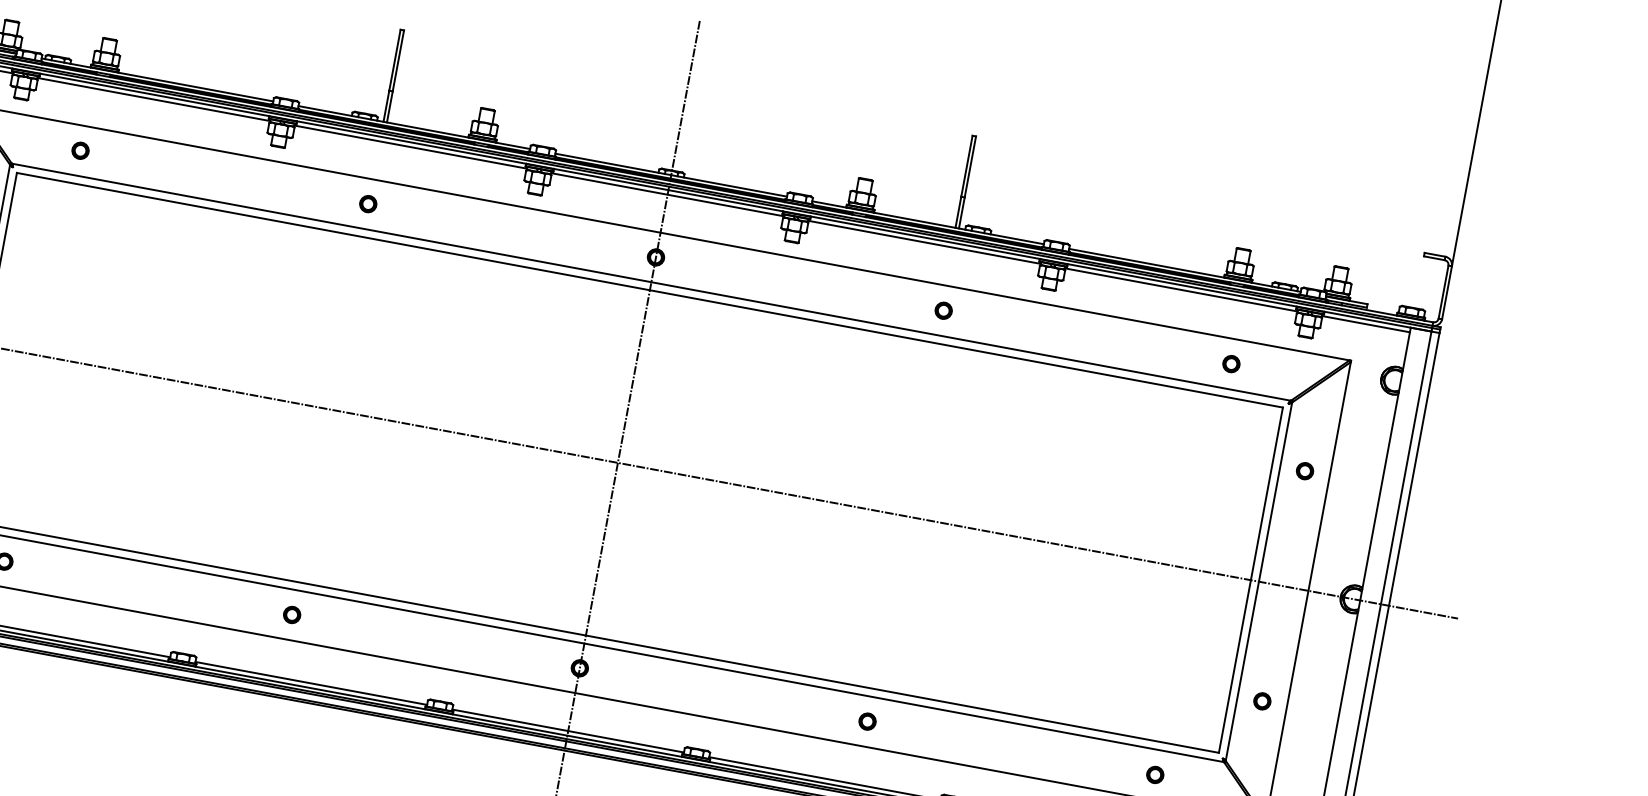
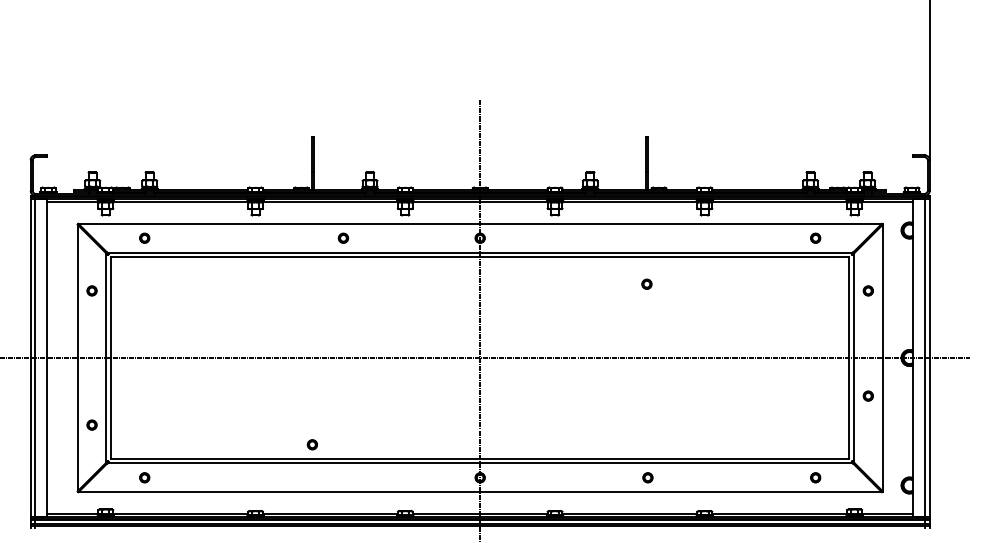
part: (366, 202) -> (342, 237), moved
part: (943, 309) -> (646, 283), moved
part: (290, 614) -> (311, 444), moved
part: (1261, 700) -> (867, 395), moved

